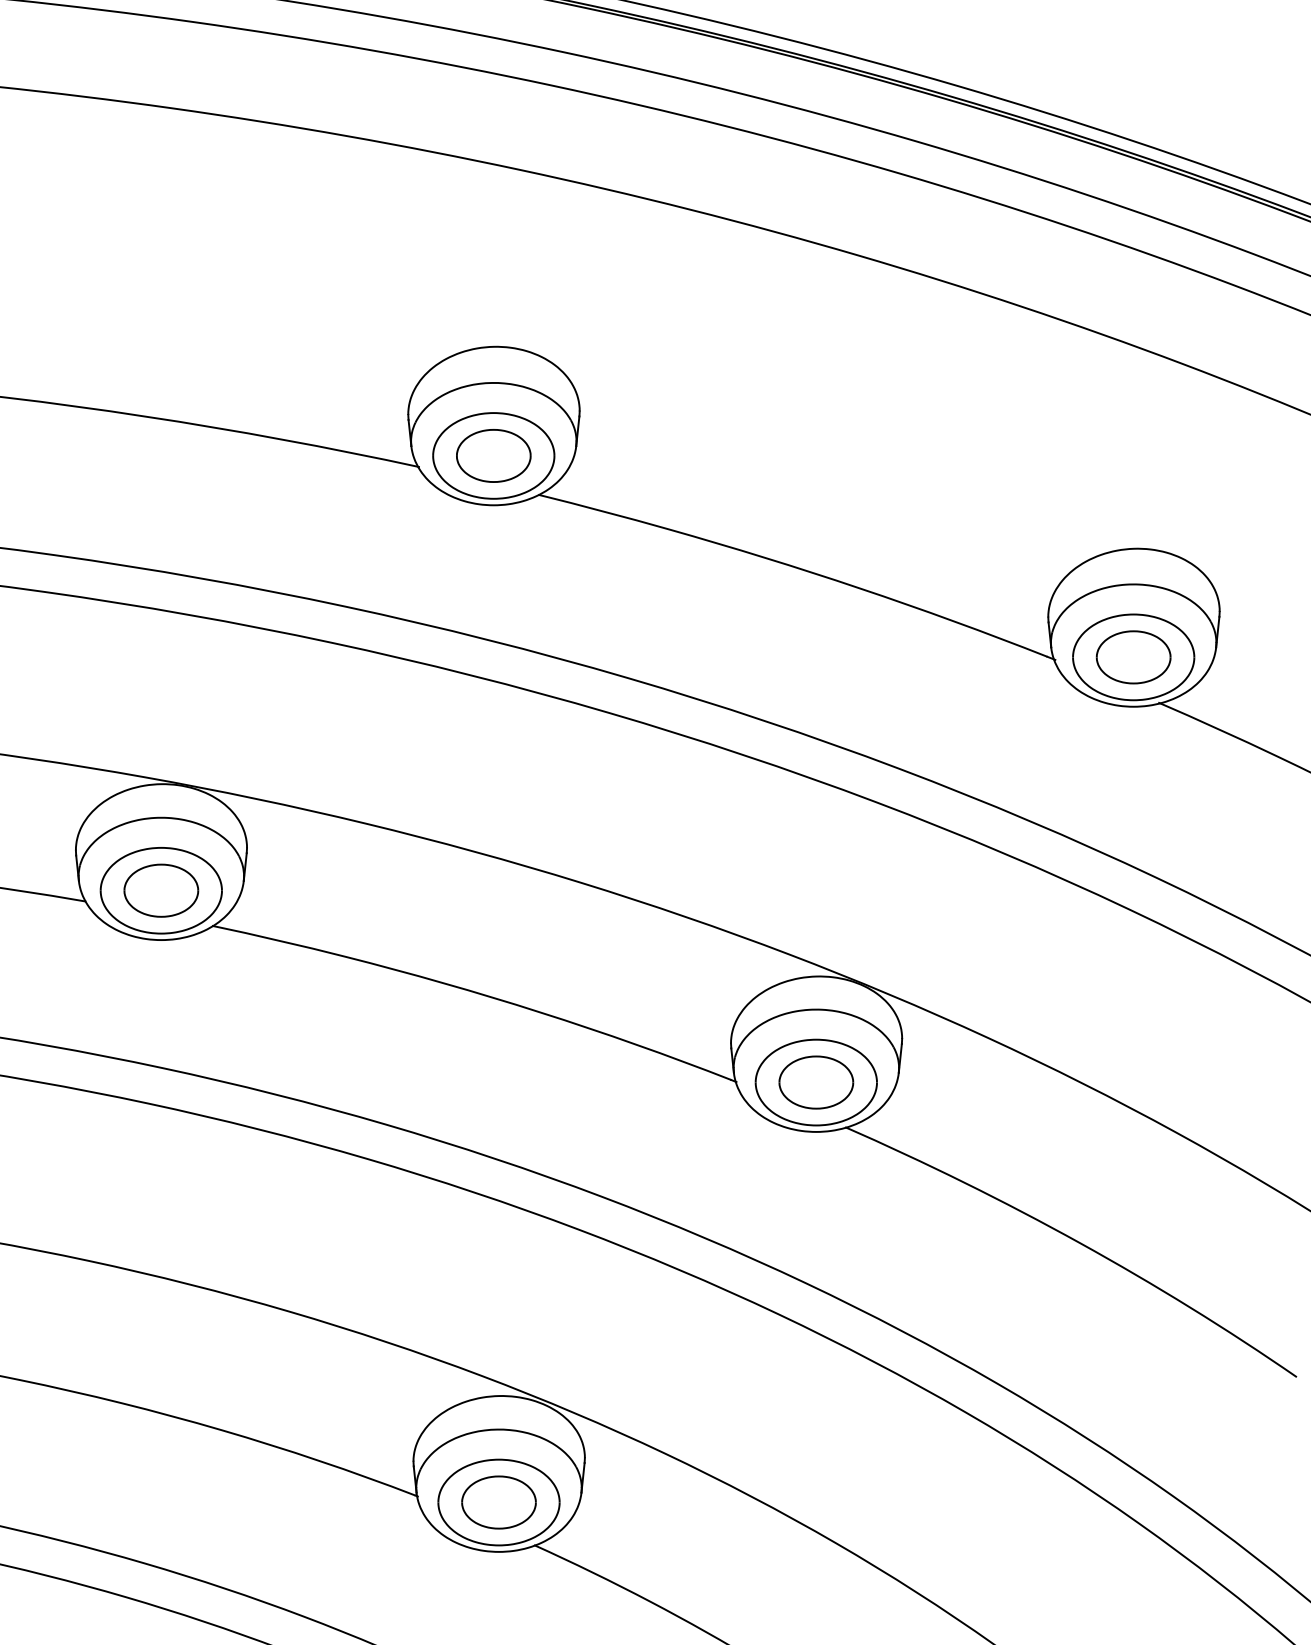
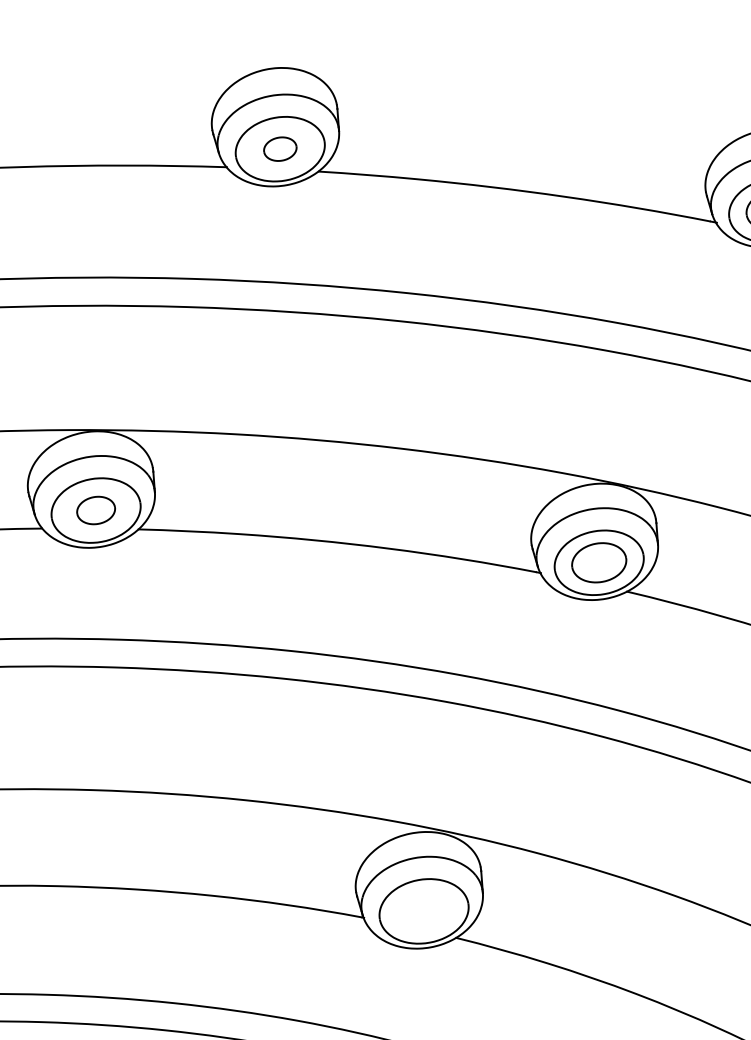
part: (493, 455) -> (280, 148), size x0.6
part: (161, 890) -> (96, 510), size x0.7
part: (498, 1502) -> (423, 911), removed

